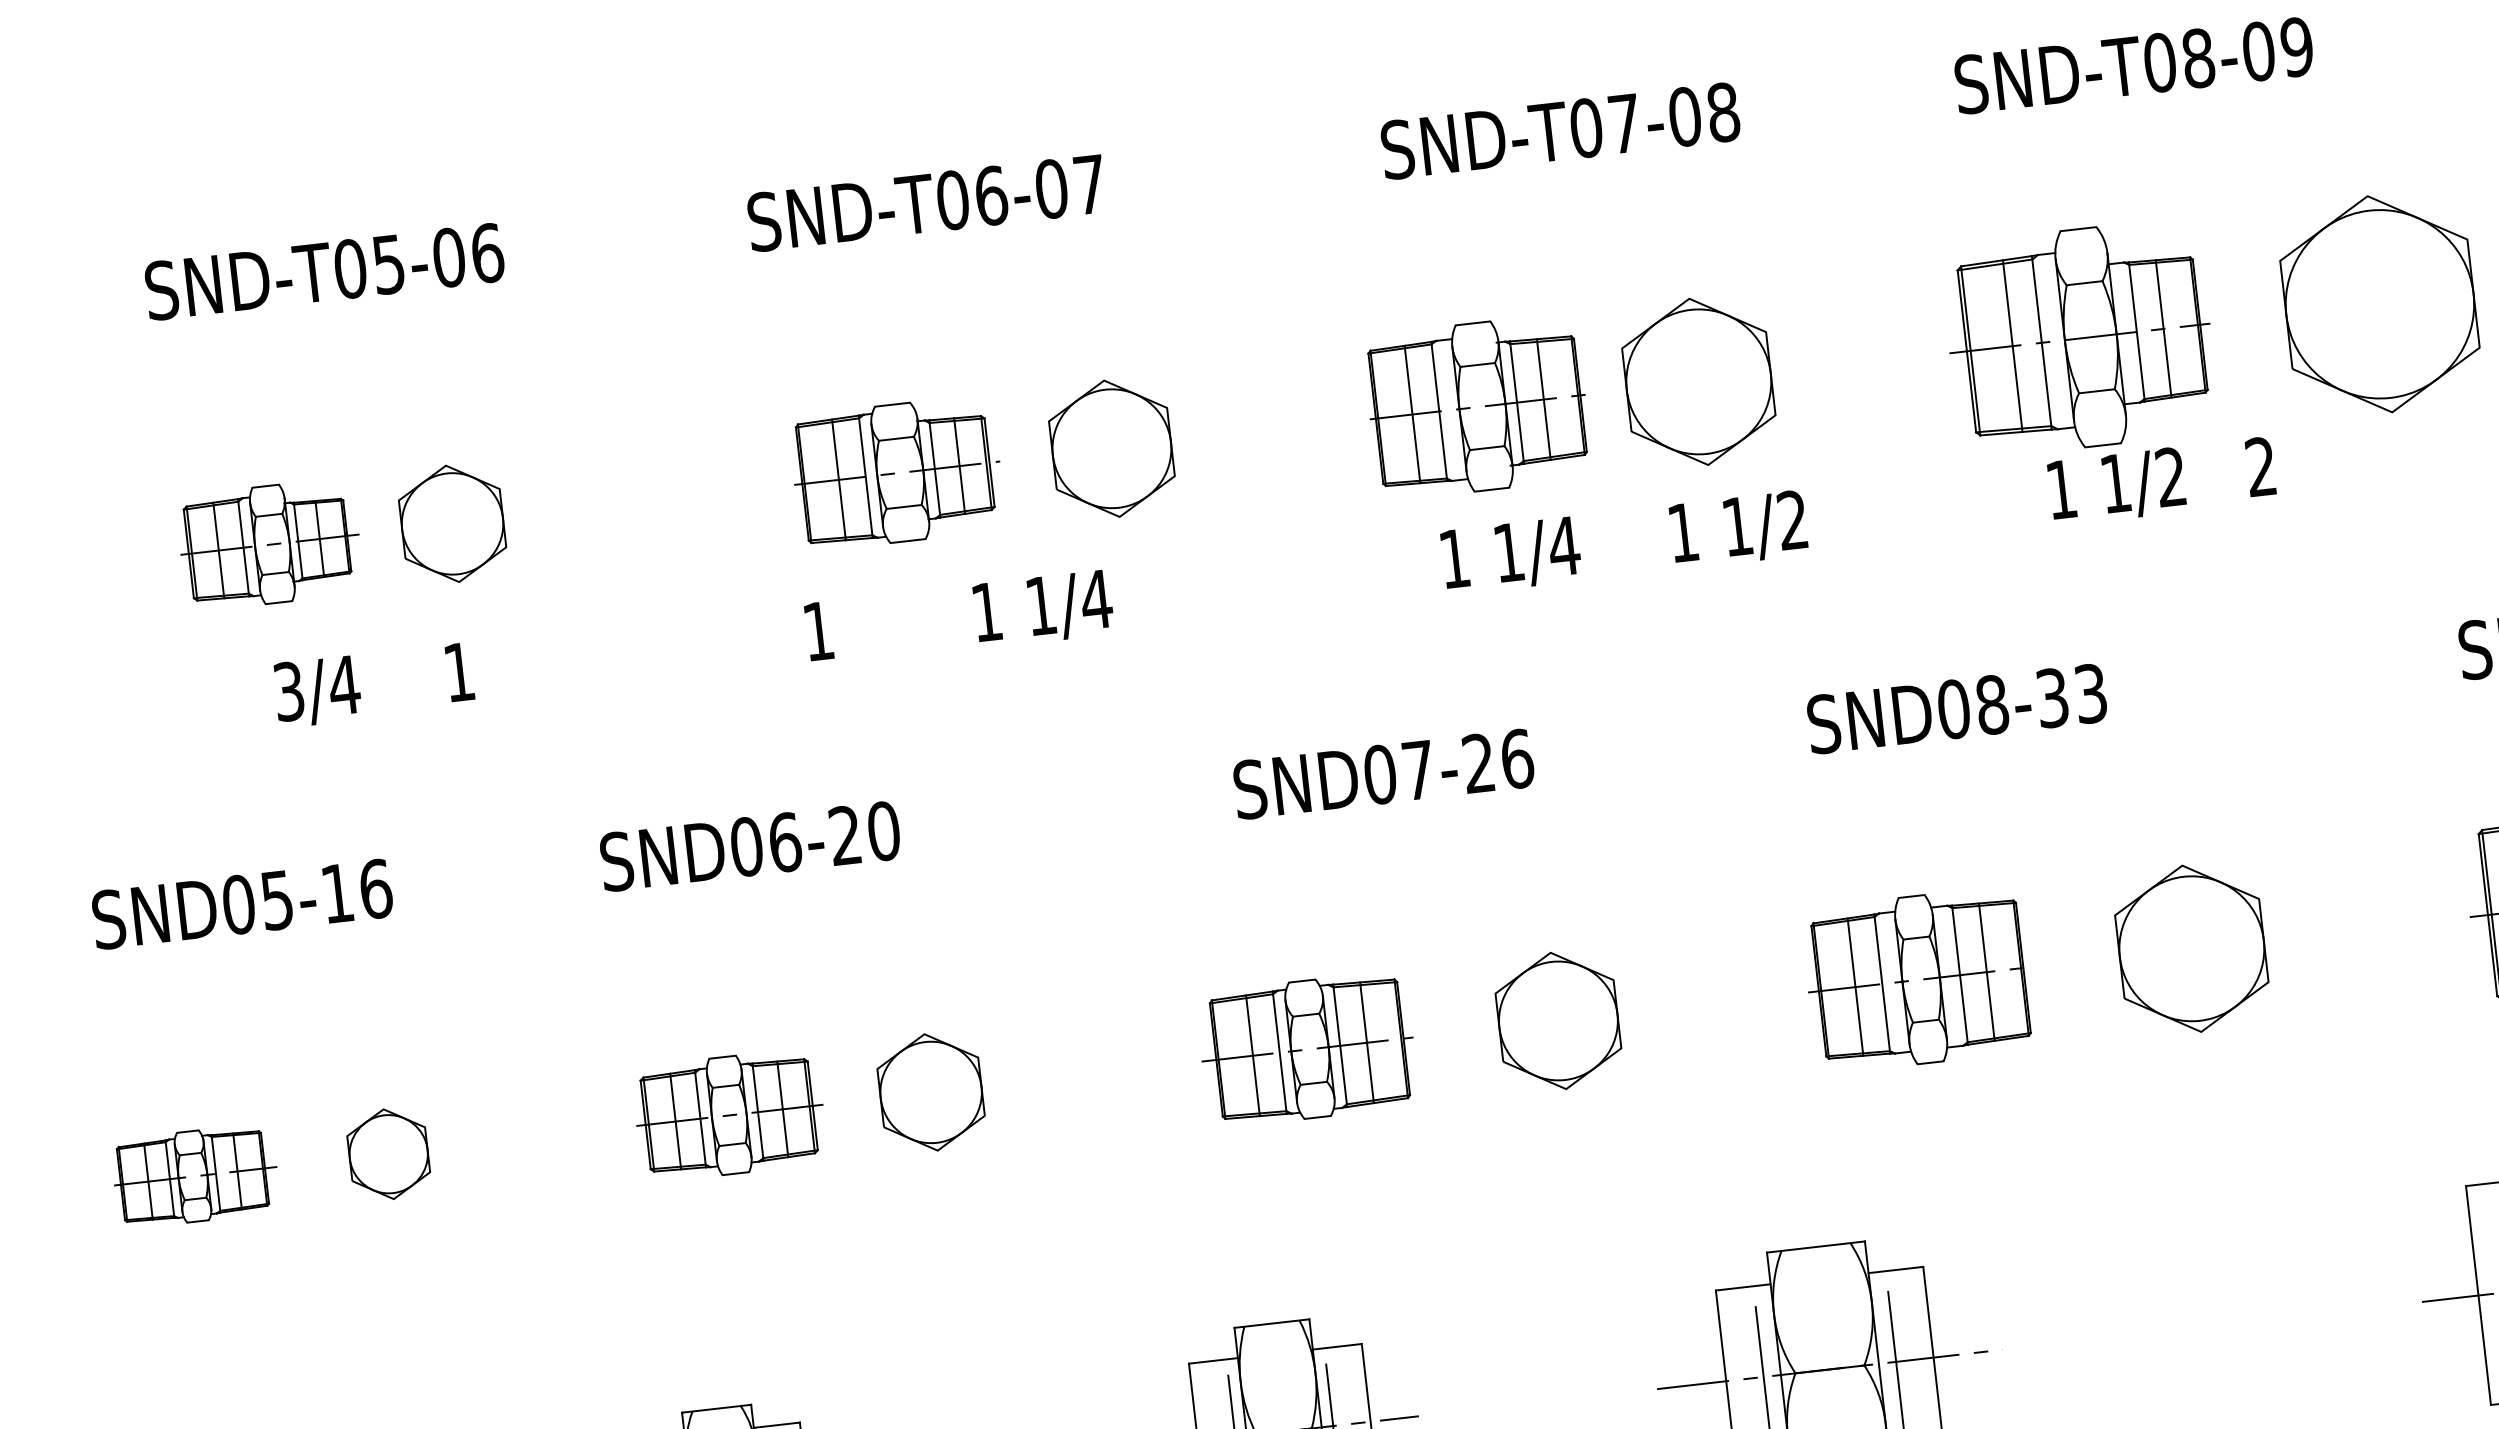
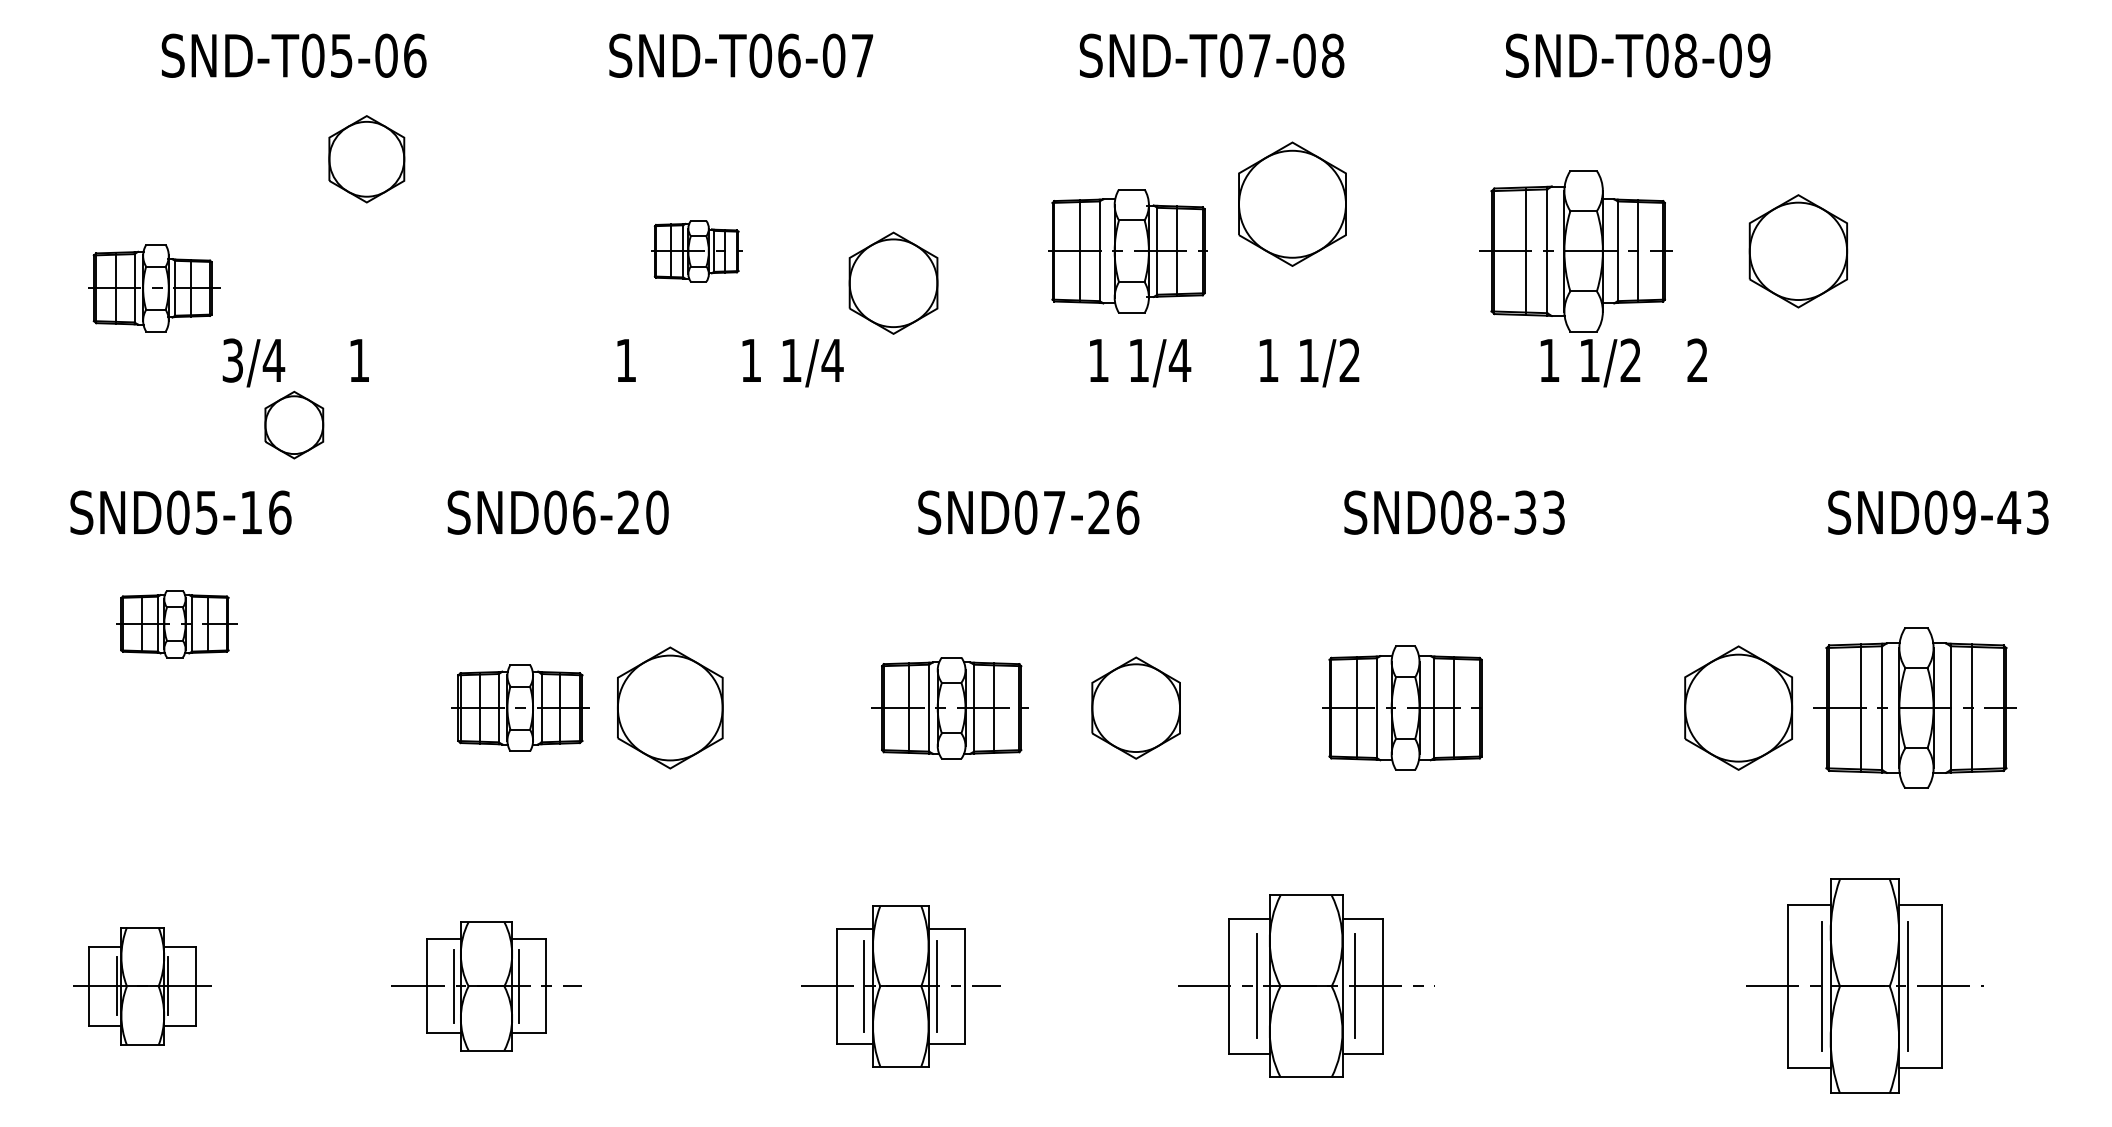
part: (2380, 304) -> (1798, 251), size x0.7
part: (1698, 380) -> (1292, 203), moved
part: (1111, 447) -> (893, 282), moved
part: (897, 473) -> (697, 251), size x0.6
part: (452, 524) -> (366, 159), moved
part: (270, 544) -> (154, 288), moved
part: (2191, 947) -> (1738, 707), moved
part: (930, 1093) -> (669, 708), size x1.4
part: (388, 1153) -> (294, 424), moved
part: (195, 1176) -> (176, 624), moved

